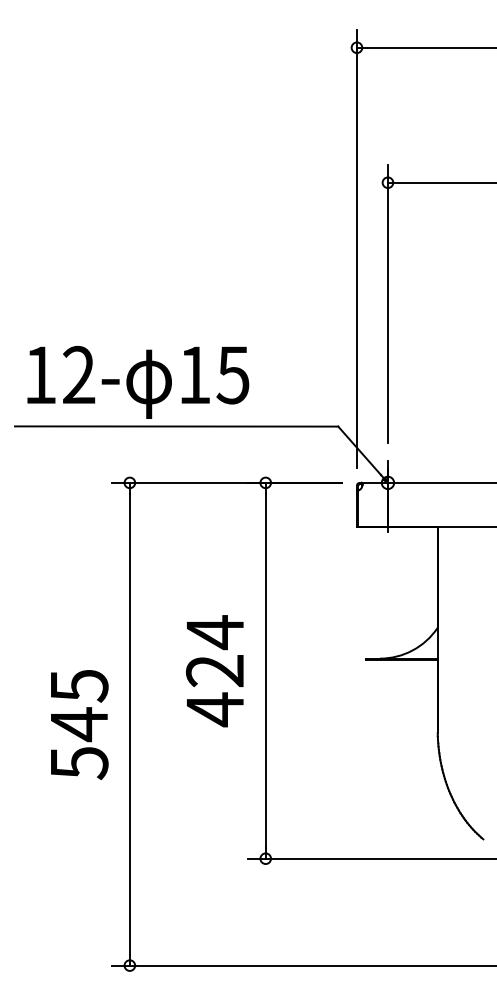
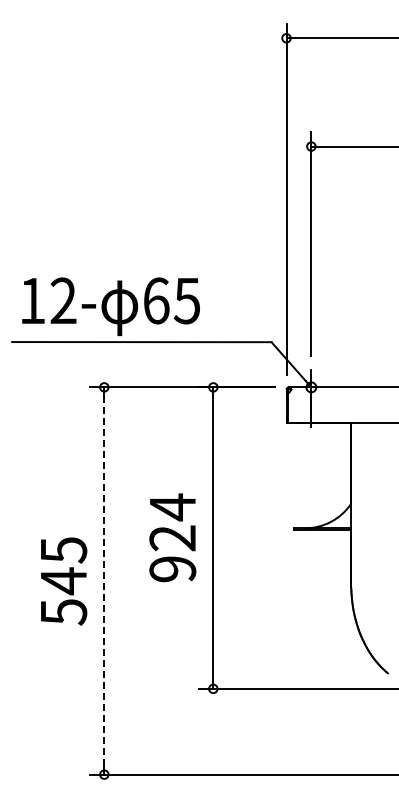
text: (194, 374) -> (156, 300), 15 -> 65
text: (214, 709) -> (172, 569), 424 -> 924
line: (130, 724) -> (104, 581), solid -> dashed

